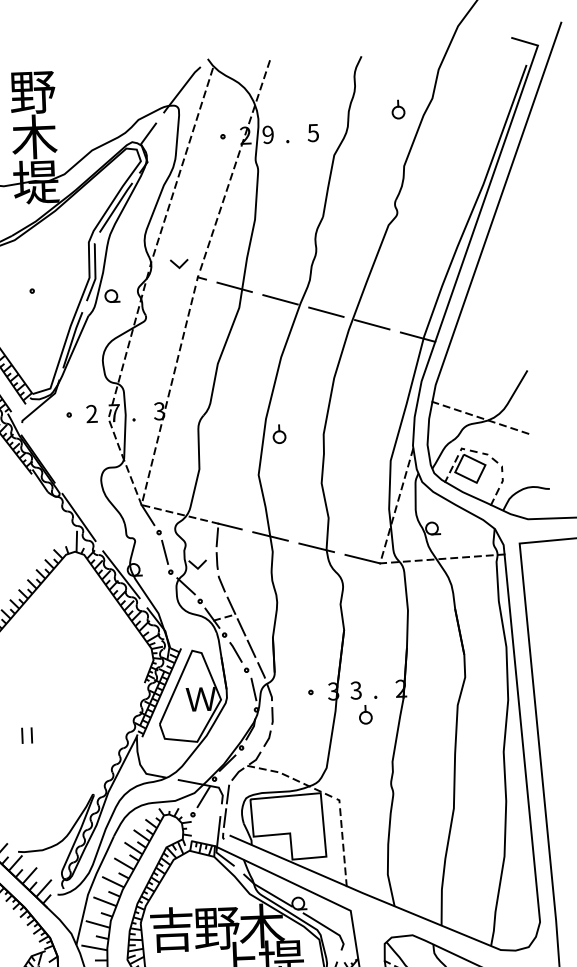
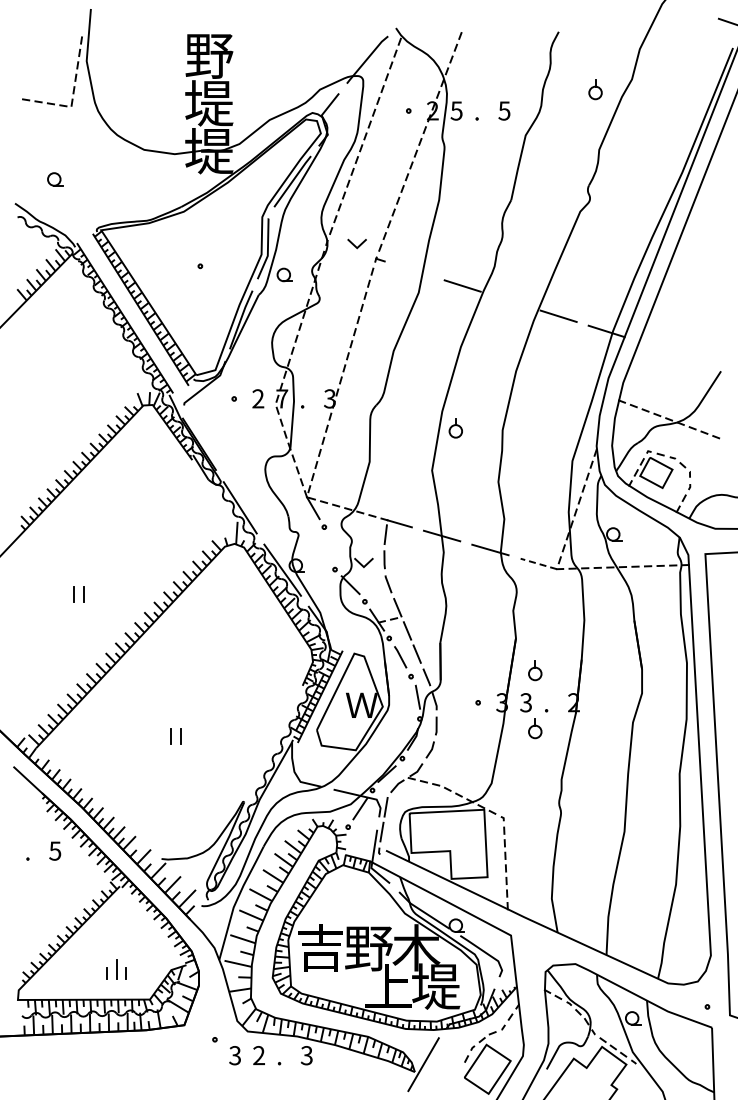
text: (268, 134) -> (456, 110), 9 -> 5
text: (34, 136) -> (209, 102), 木 -> 堤
line: (234, 286) -> (414, 270), removed
line: (326, 311) -> (510, 300), removed
line: (164, 552) -> (329, 548), removed
line: (362, 558) -> (538, 563), solid -> dashed
part: (363, 659) -> (535, 670), added

